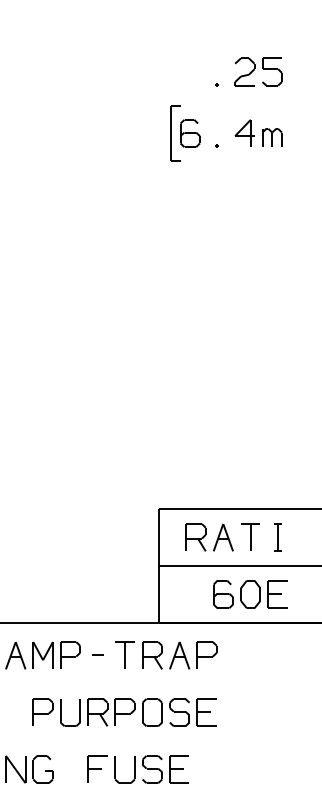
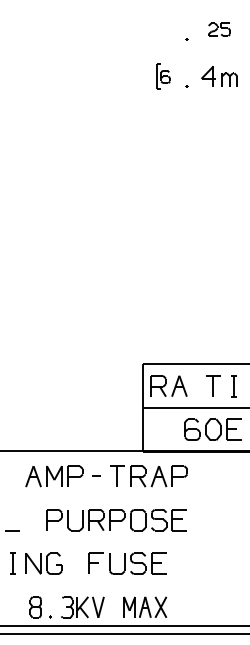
part: (258, 71) -> (219, 29), size x0.6
part: (185, 132) -> (163, 76), size x0.6
part: (209, 536) -> (168, 385), moved

